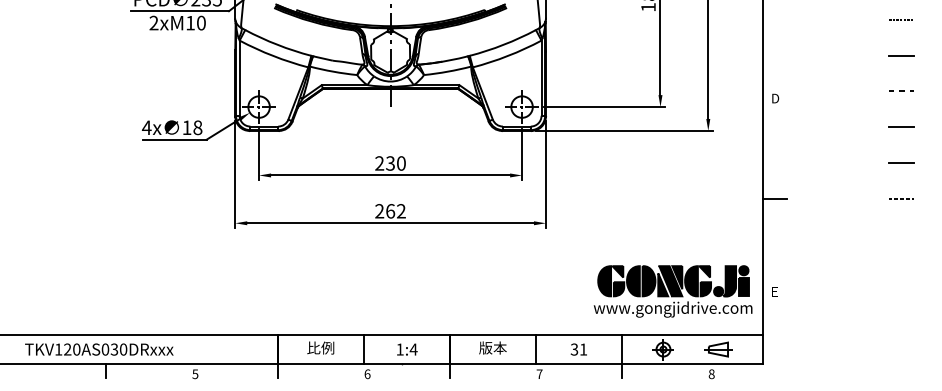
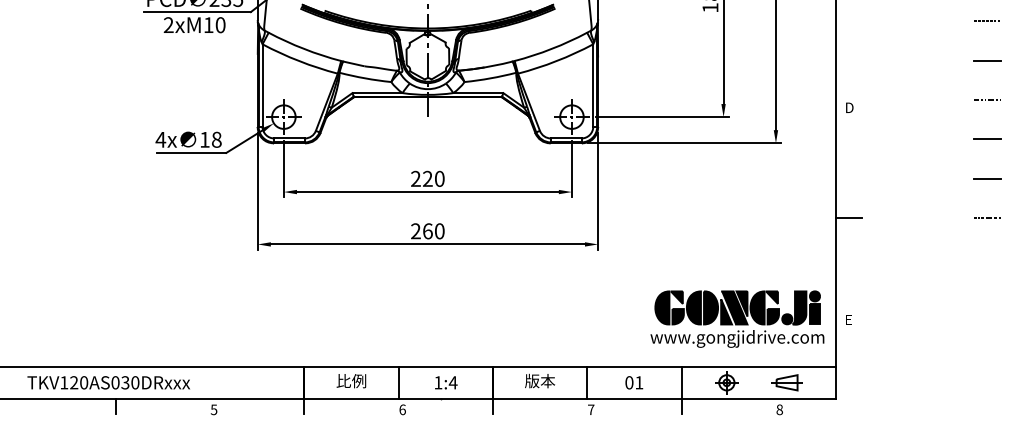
text: (390, 163) -> (427, 178), 230 -> 220
text: (401, 211) -> (439, 231), 262 -> 260
text: (574, 349) -> (629, 382), 31 -> 01

